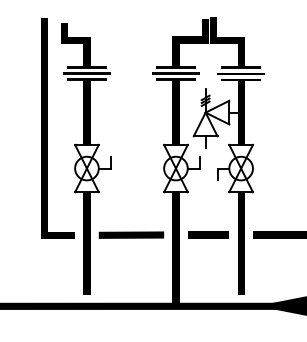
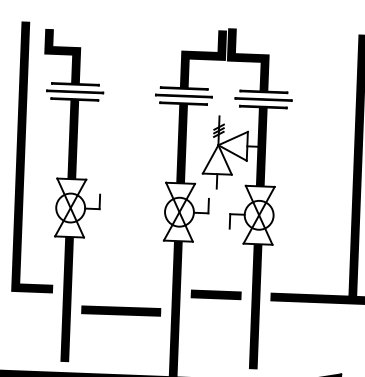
line: (131, 234) -> (121, 310), moved

